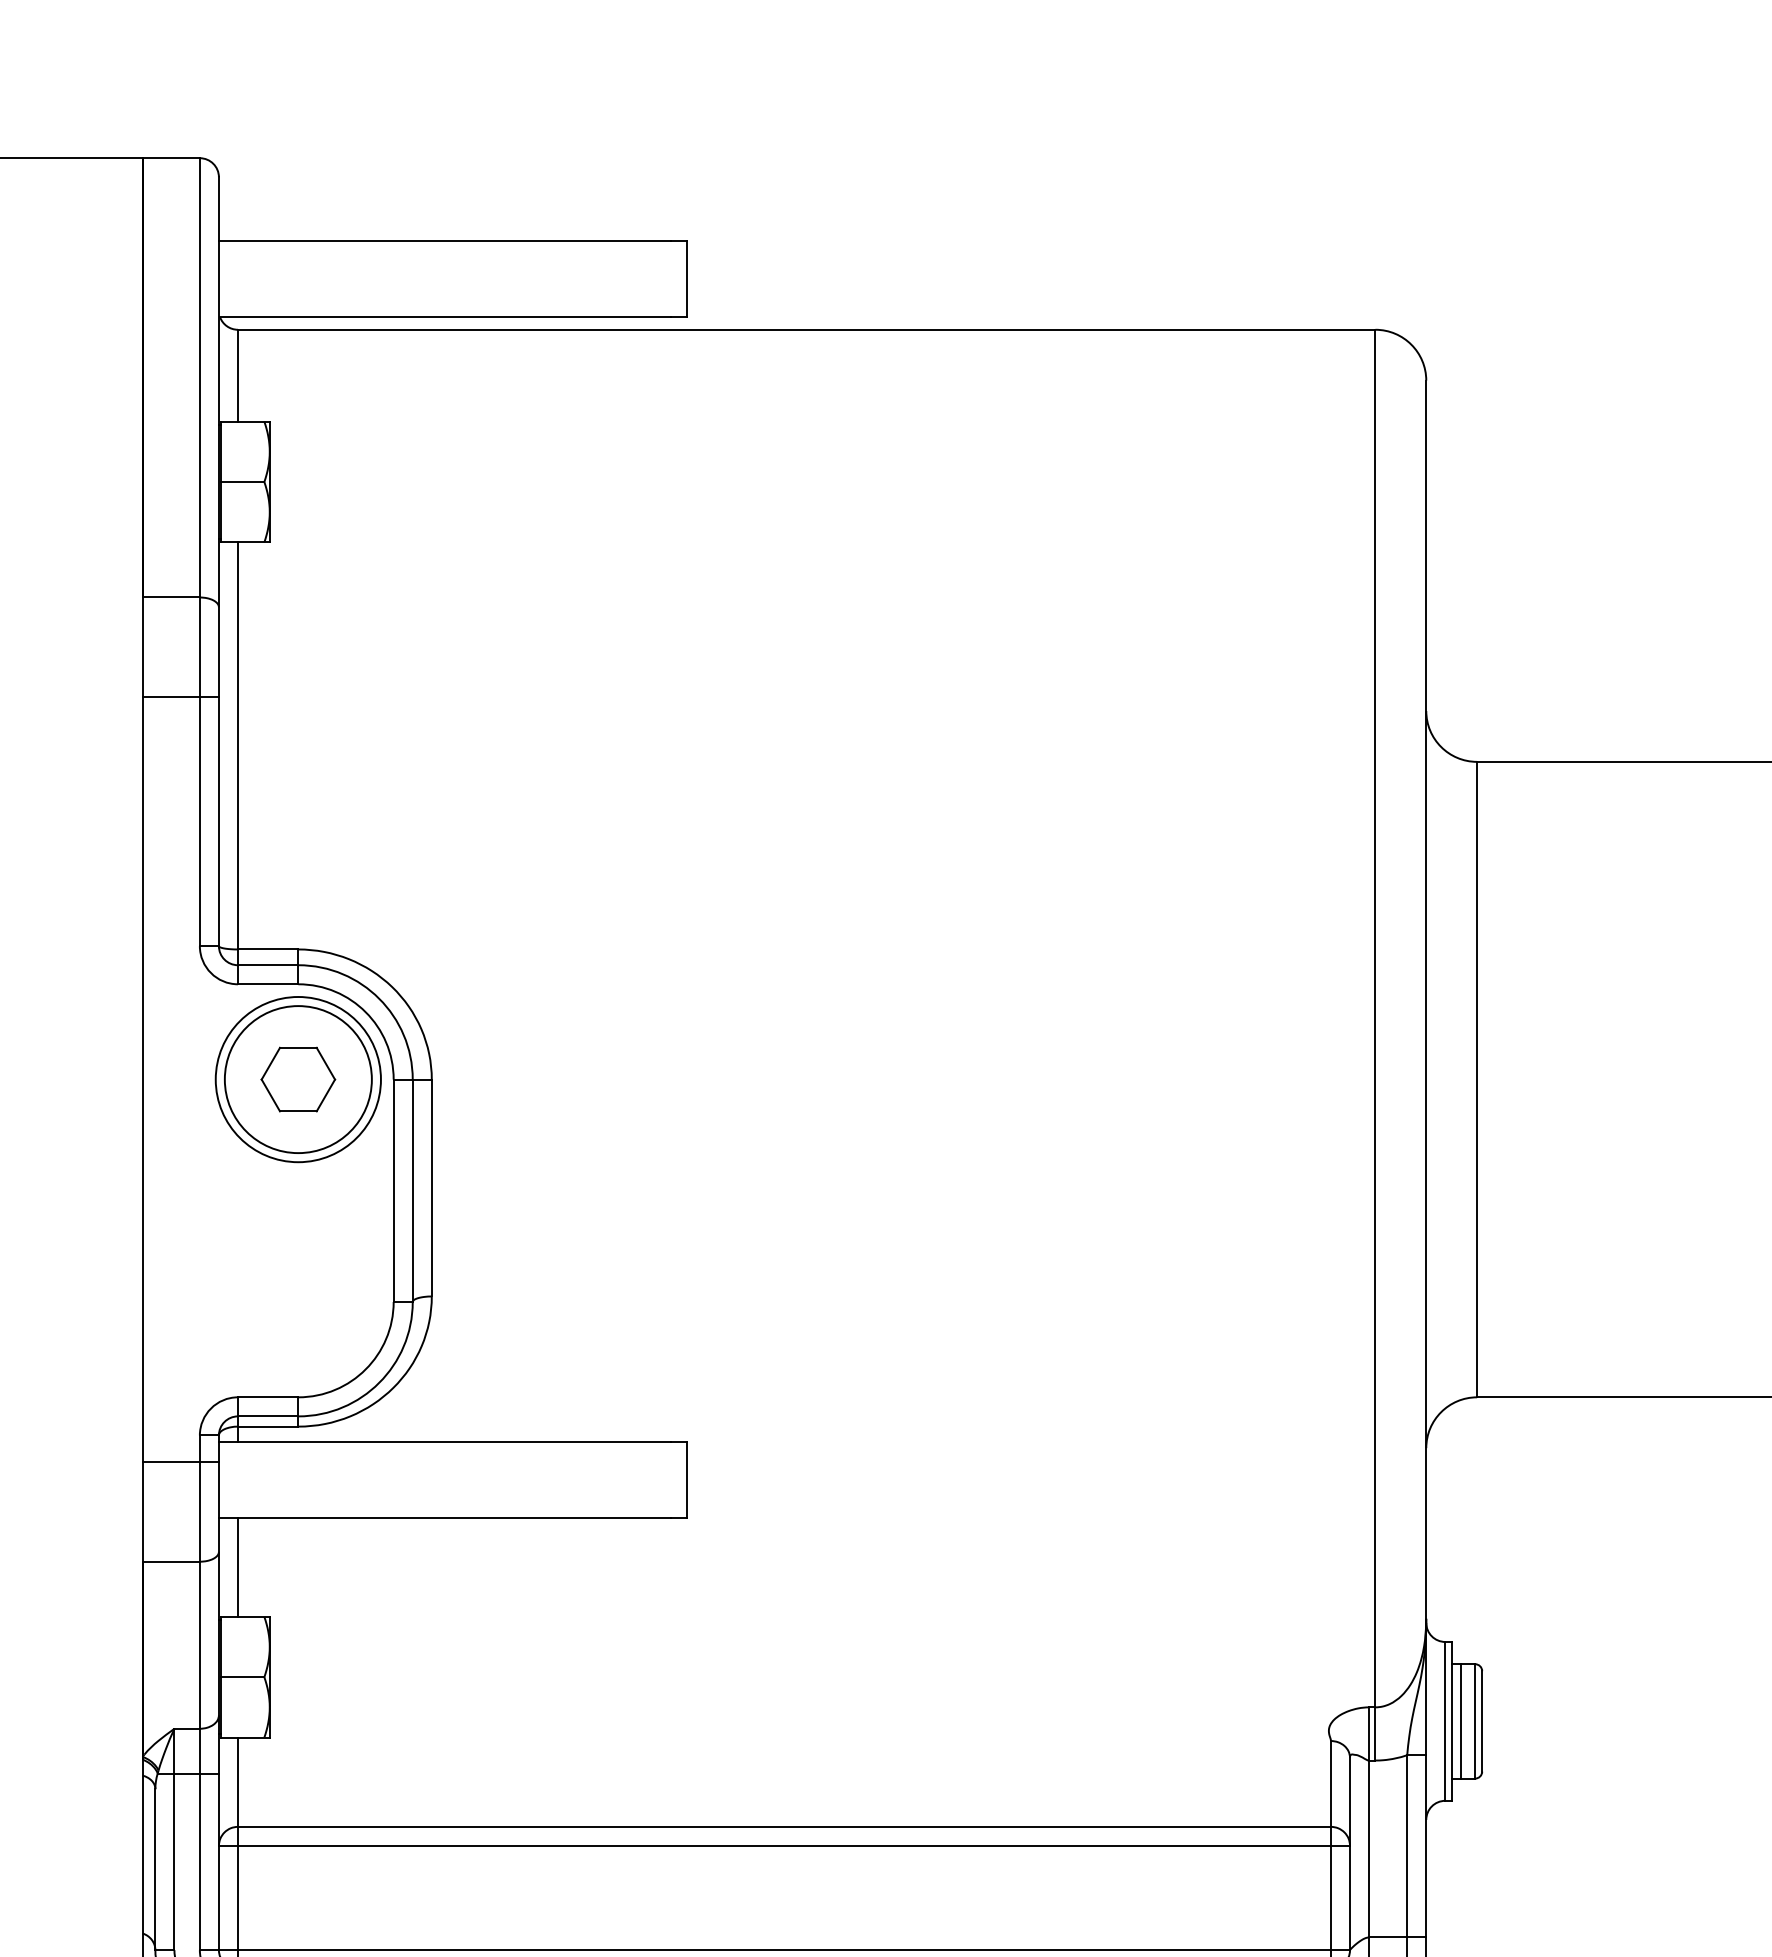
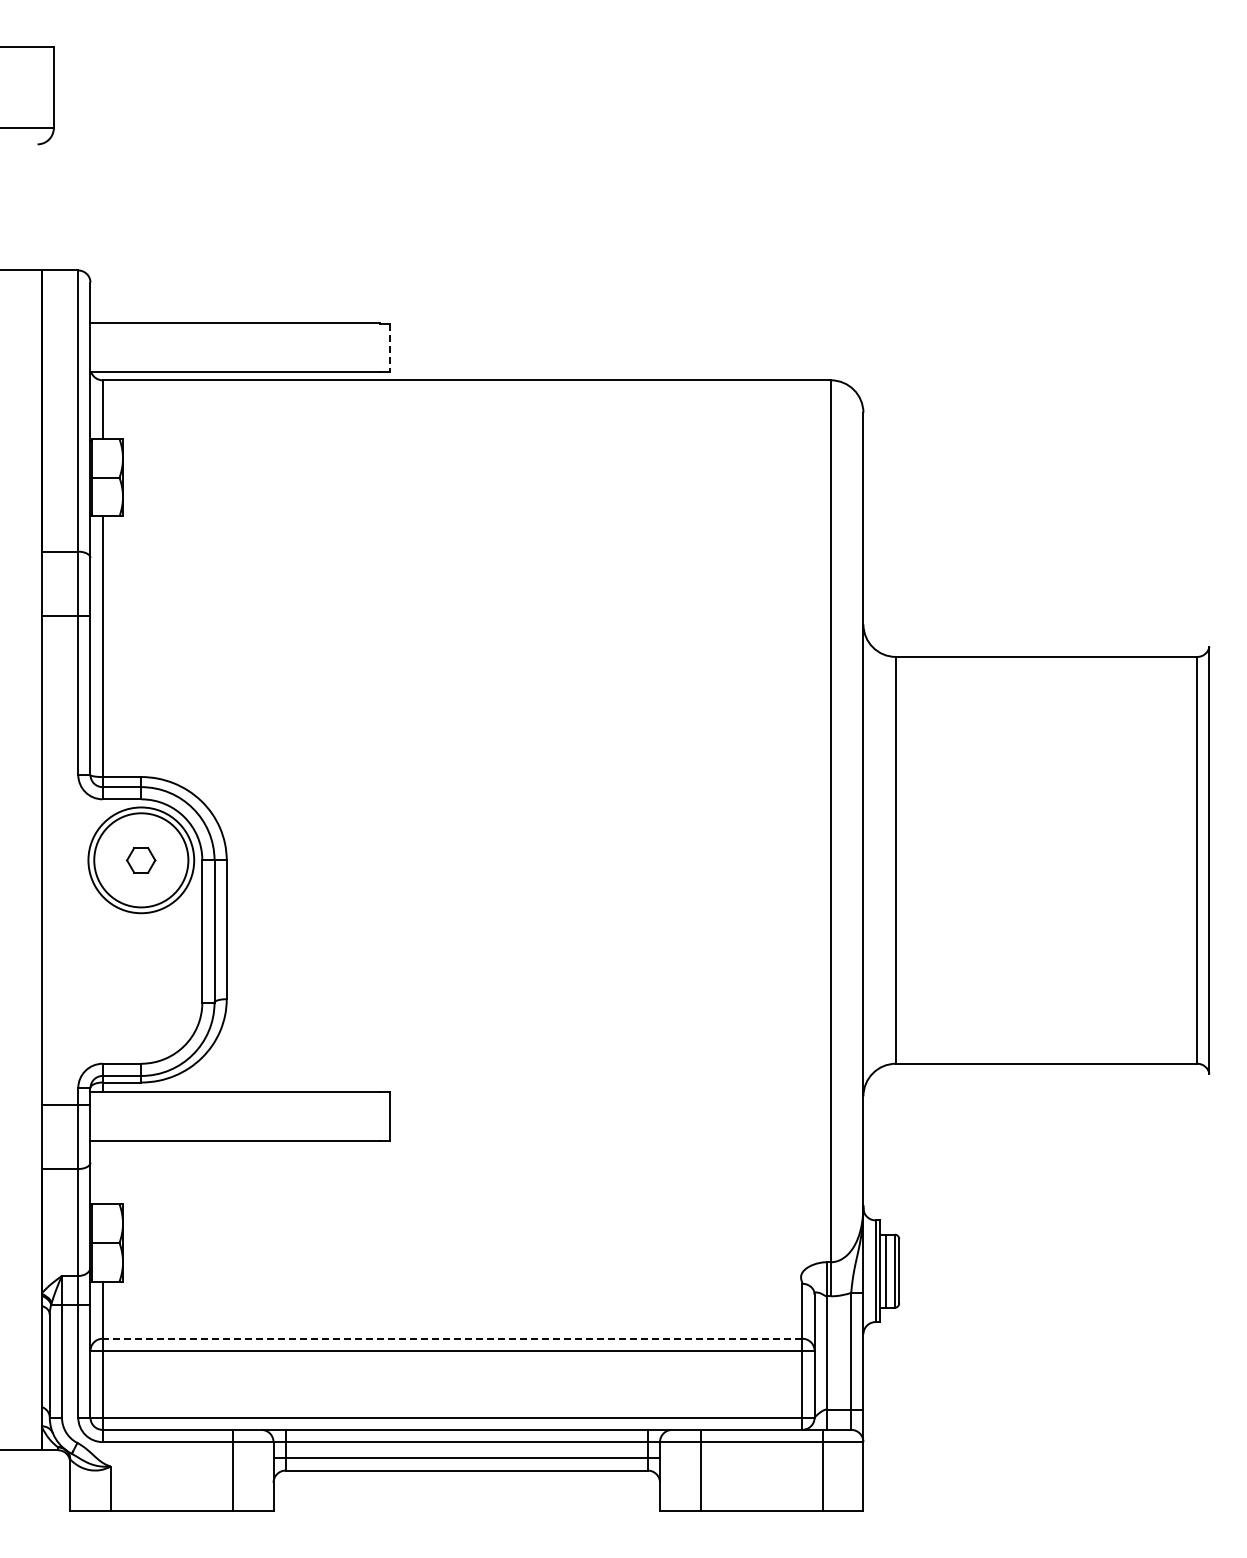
line: (686, 280) -> (389, 348), solid -> dashed
part: (297, 1079) -> (140, 860), size x0.6
line: (237, 1567) -> (102, 1172), removed
line: (784, 1826) -> (452, 1338), solid -> dashed

